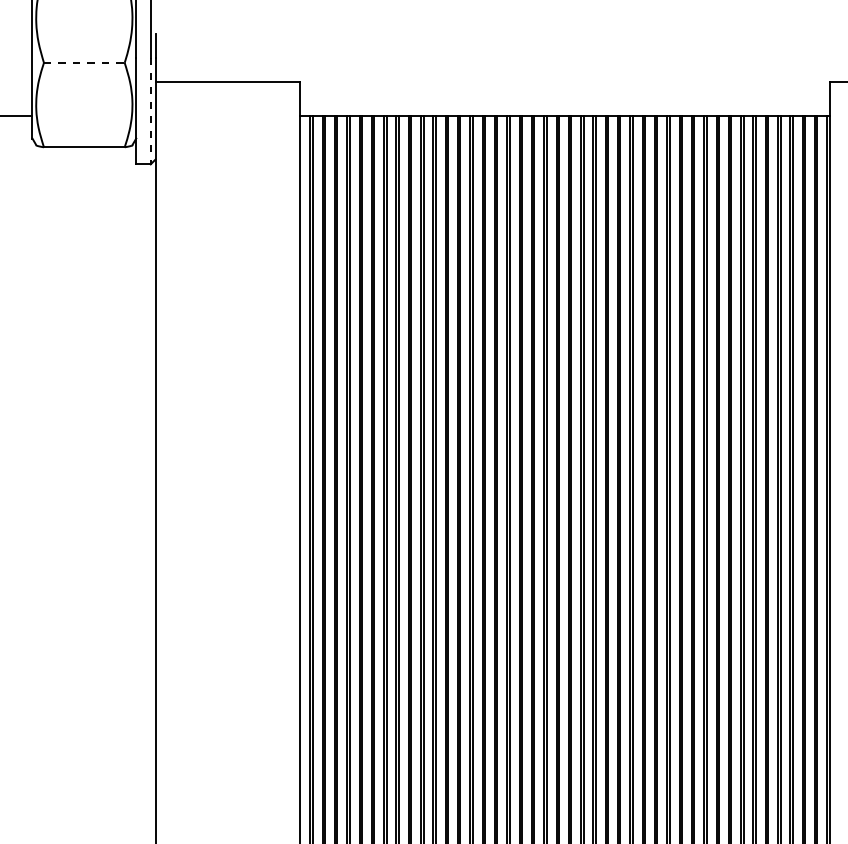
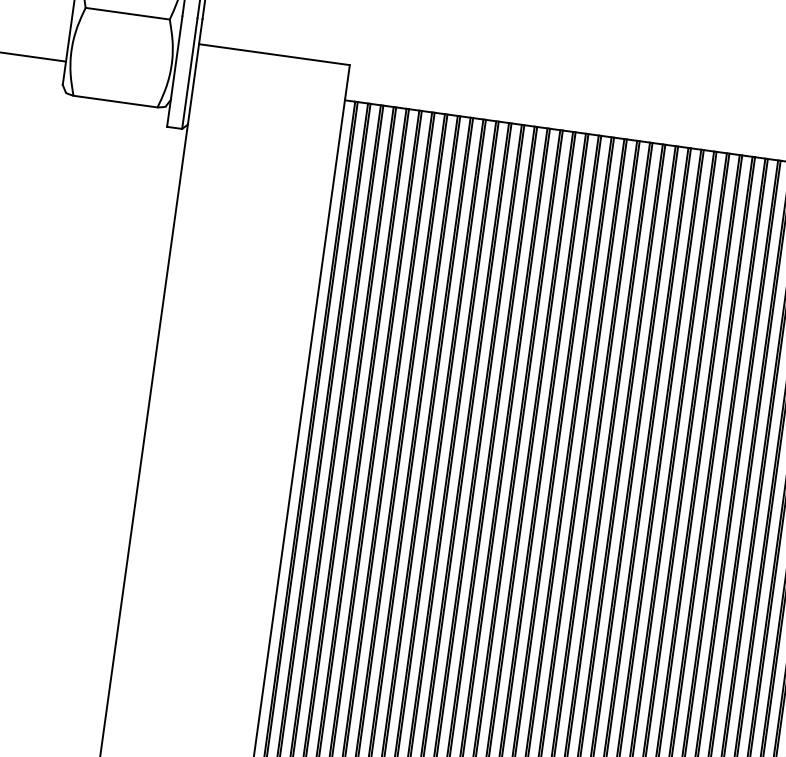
line: (84, 62) -> (127, 13), dashed -> solid
line: (150, 111) -> (189, 73), dashed -> solid

